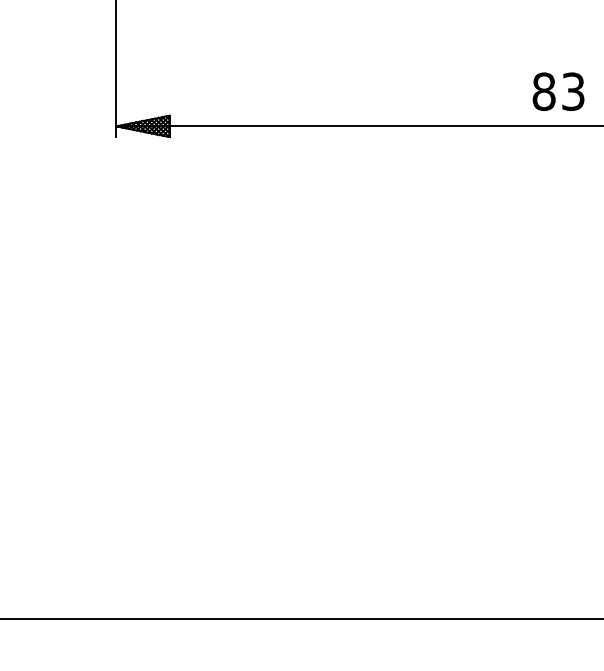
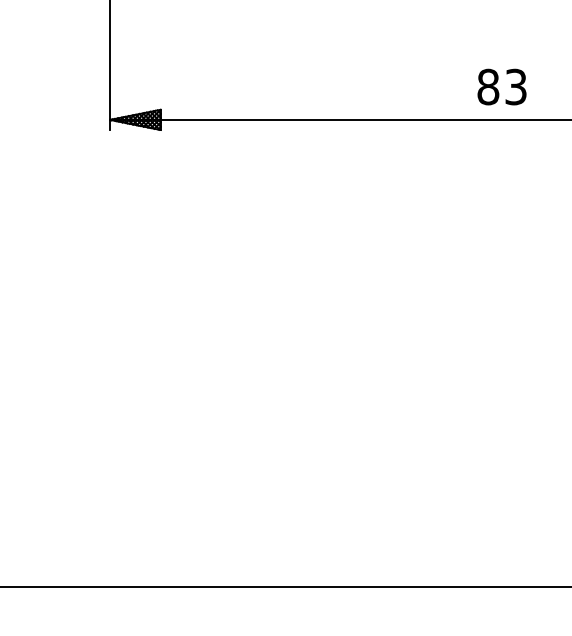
text: (557, 91) -> (501, 86), moved

